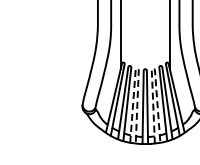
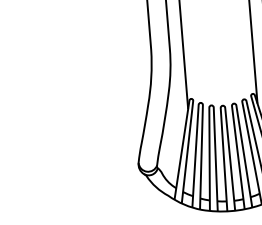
line: (137, 68) -> (211, 105), dashed -> solid
line: (153, 68) -> (234, 103), dashed -> solid

